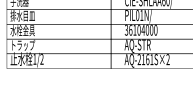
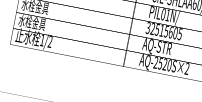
text: (143, 29) -> (166, 30), 36104000 -> 32515605
text: (22, 44) -> (32, 21), トラップ -> 水栓金具
text: (147, 59) -> (164, 64), AQ-2161S×2 -> AQ-2520S×2

